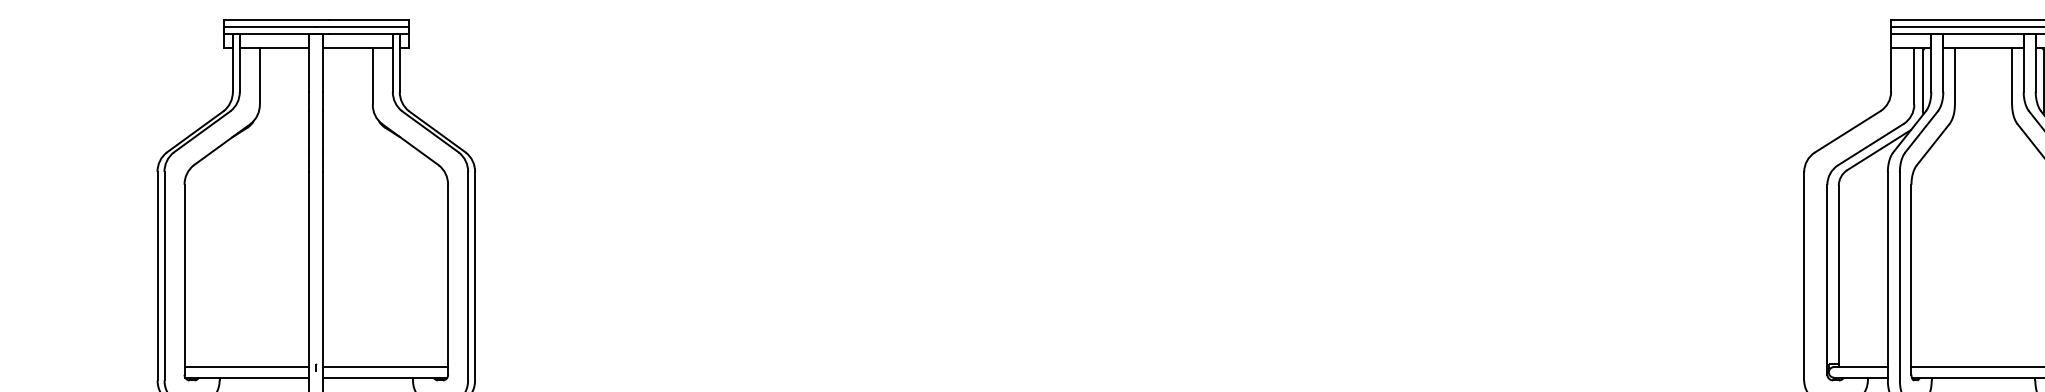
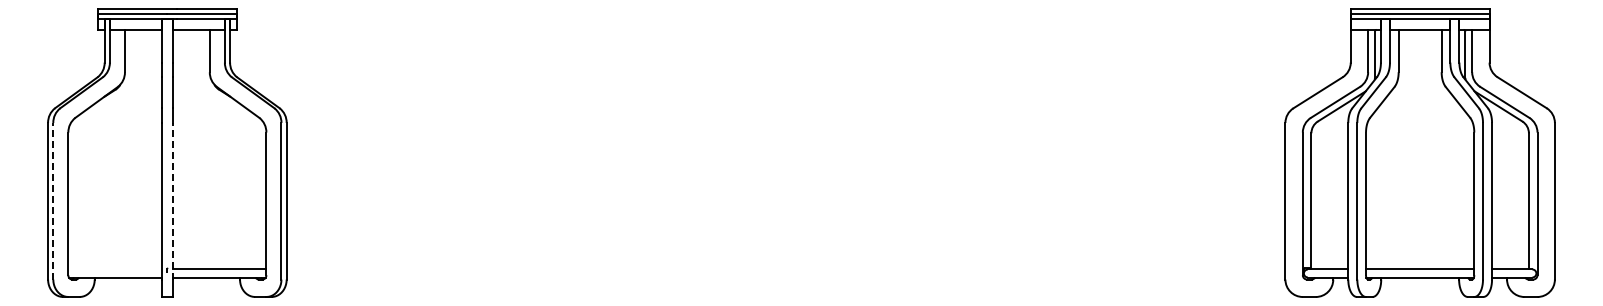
line: (164, 275) -> (53, 200), solid -> dashed
line: (323, 275) -> (172, 200), solid -> dashed
line: (247, 367) -> (115, 269), removed

